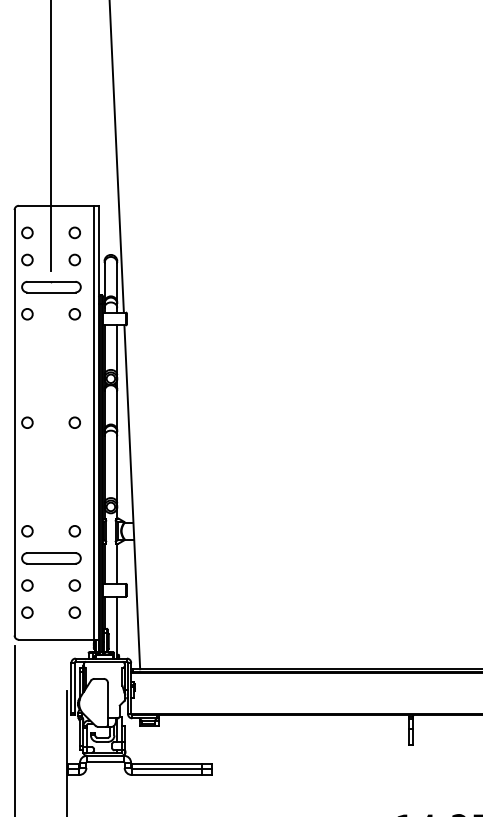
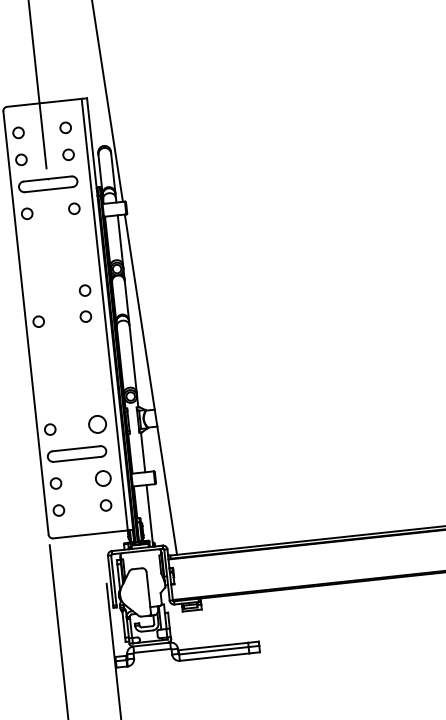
circle: (76, 396) -> (84, 290), added
circle: (74, 531) -> (97, 424), size x1.6
circle: (74, 585) -> (102, 478), size x1.4

